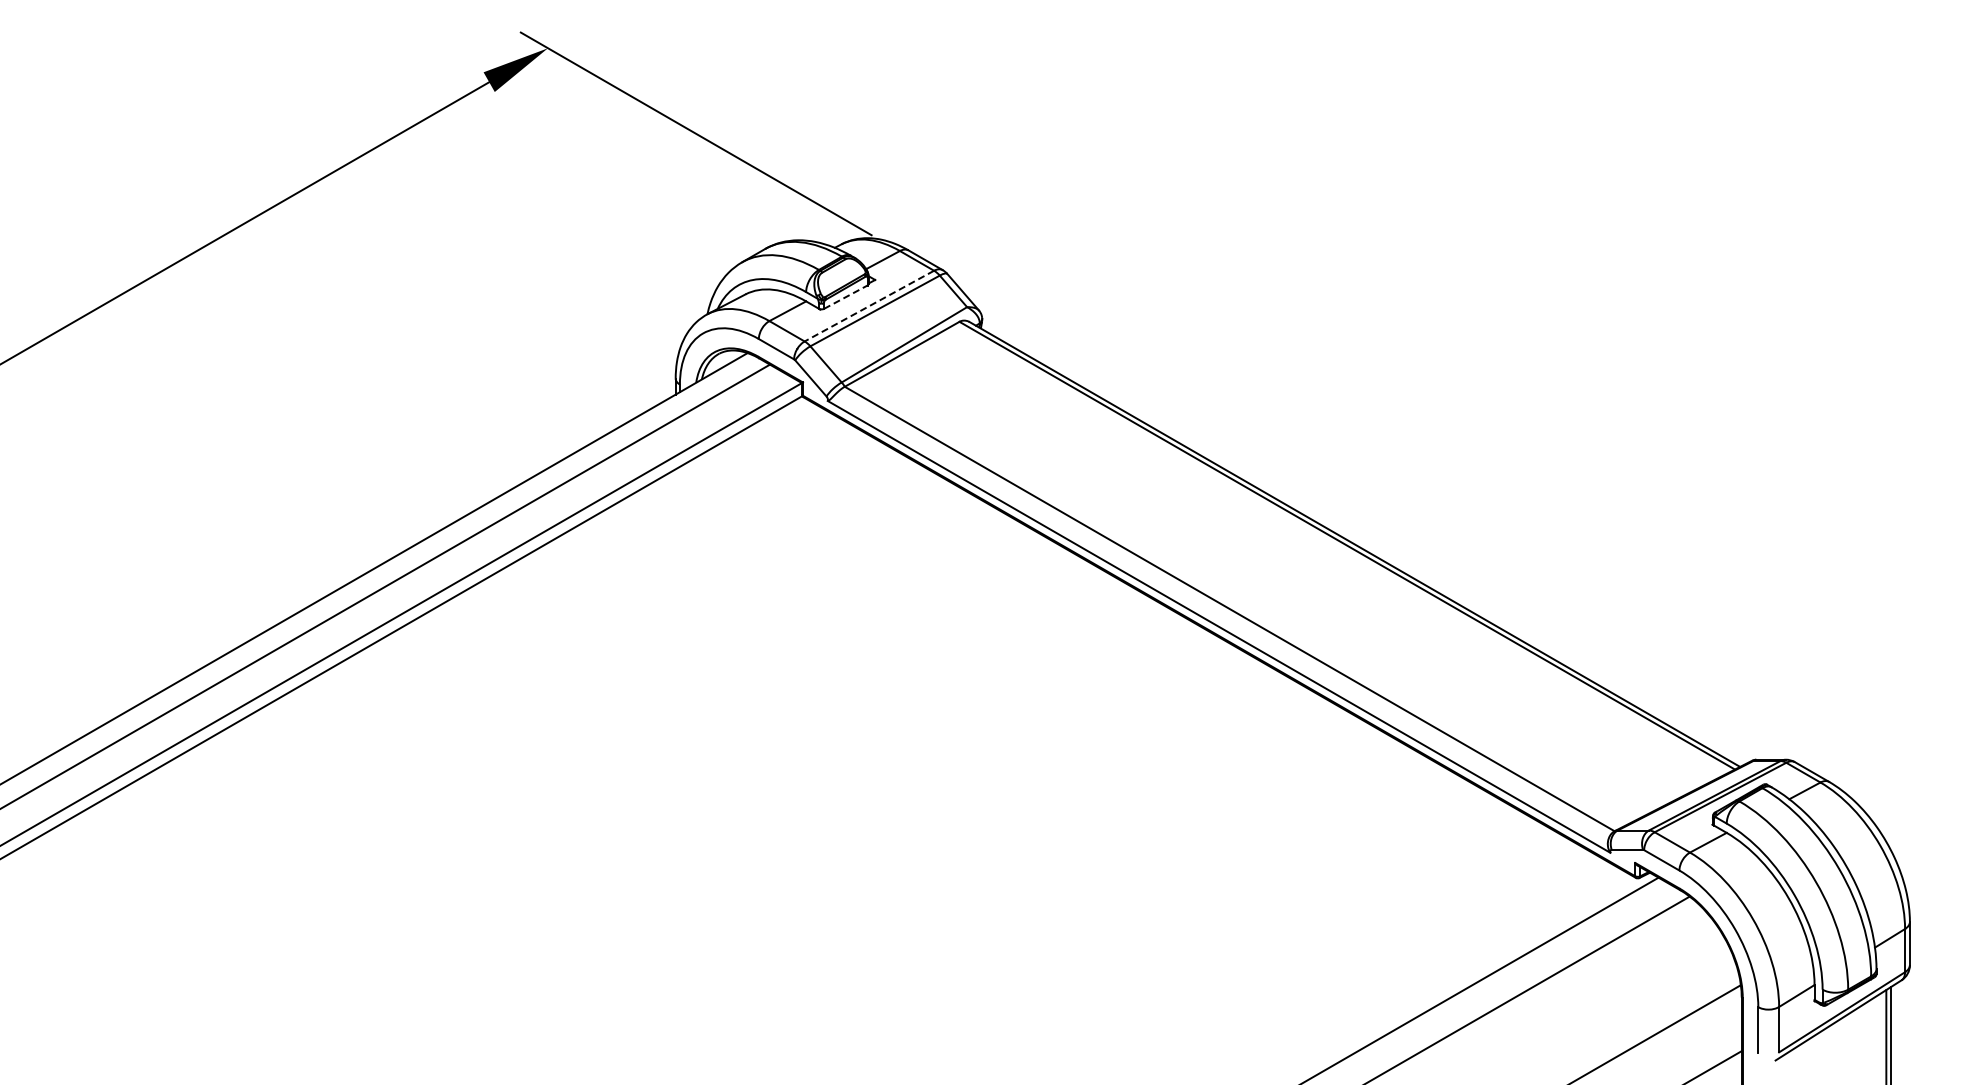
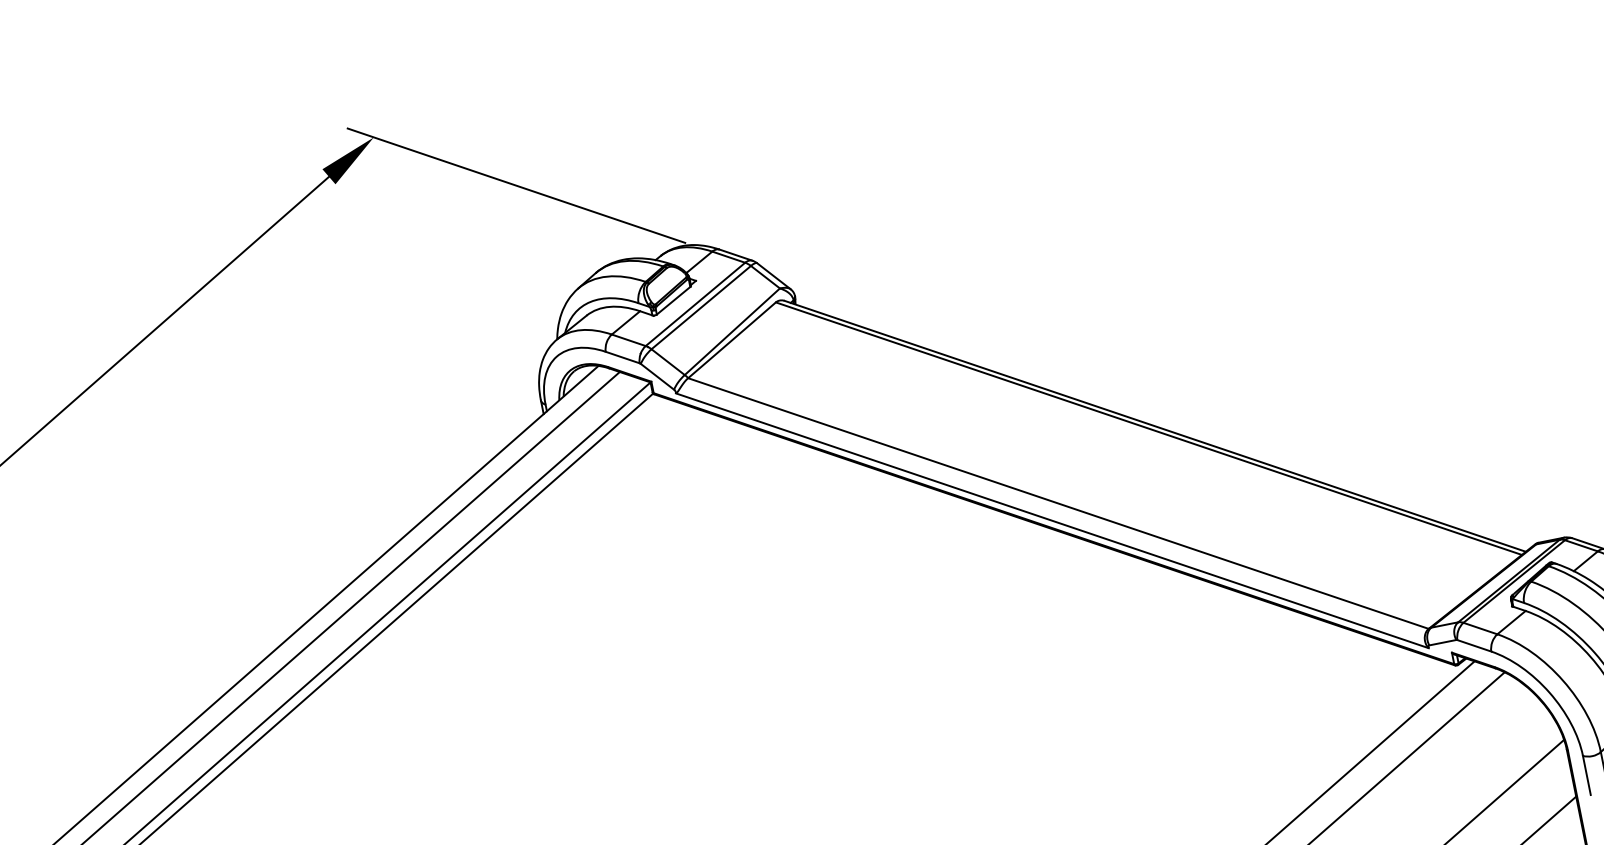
line: (845, 297) -> (673, 301), dashed -> solid
line: (869, 306) -> (695, 304), dashed -> solid

